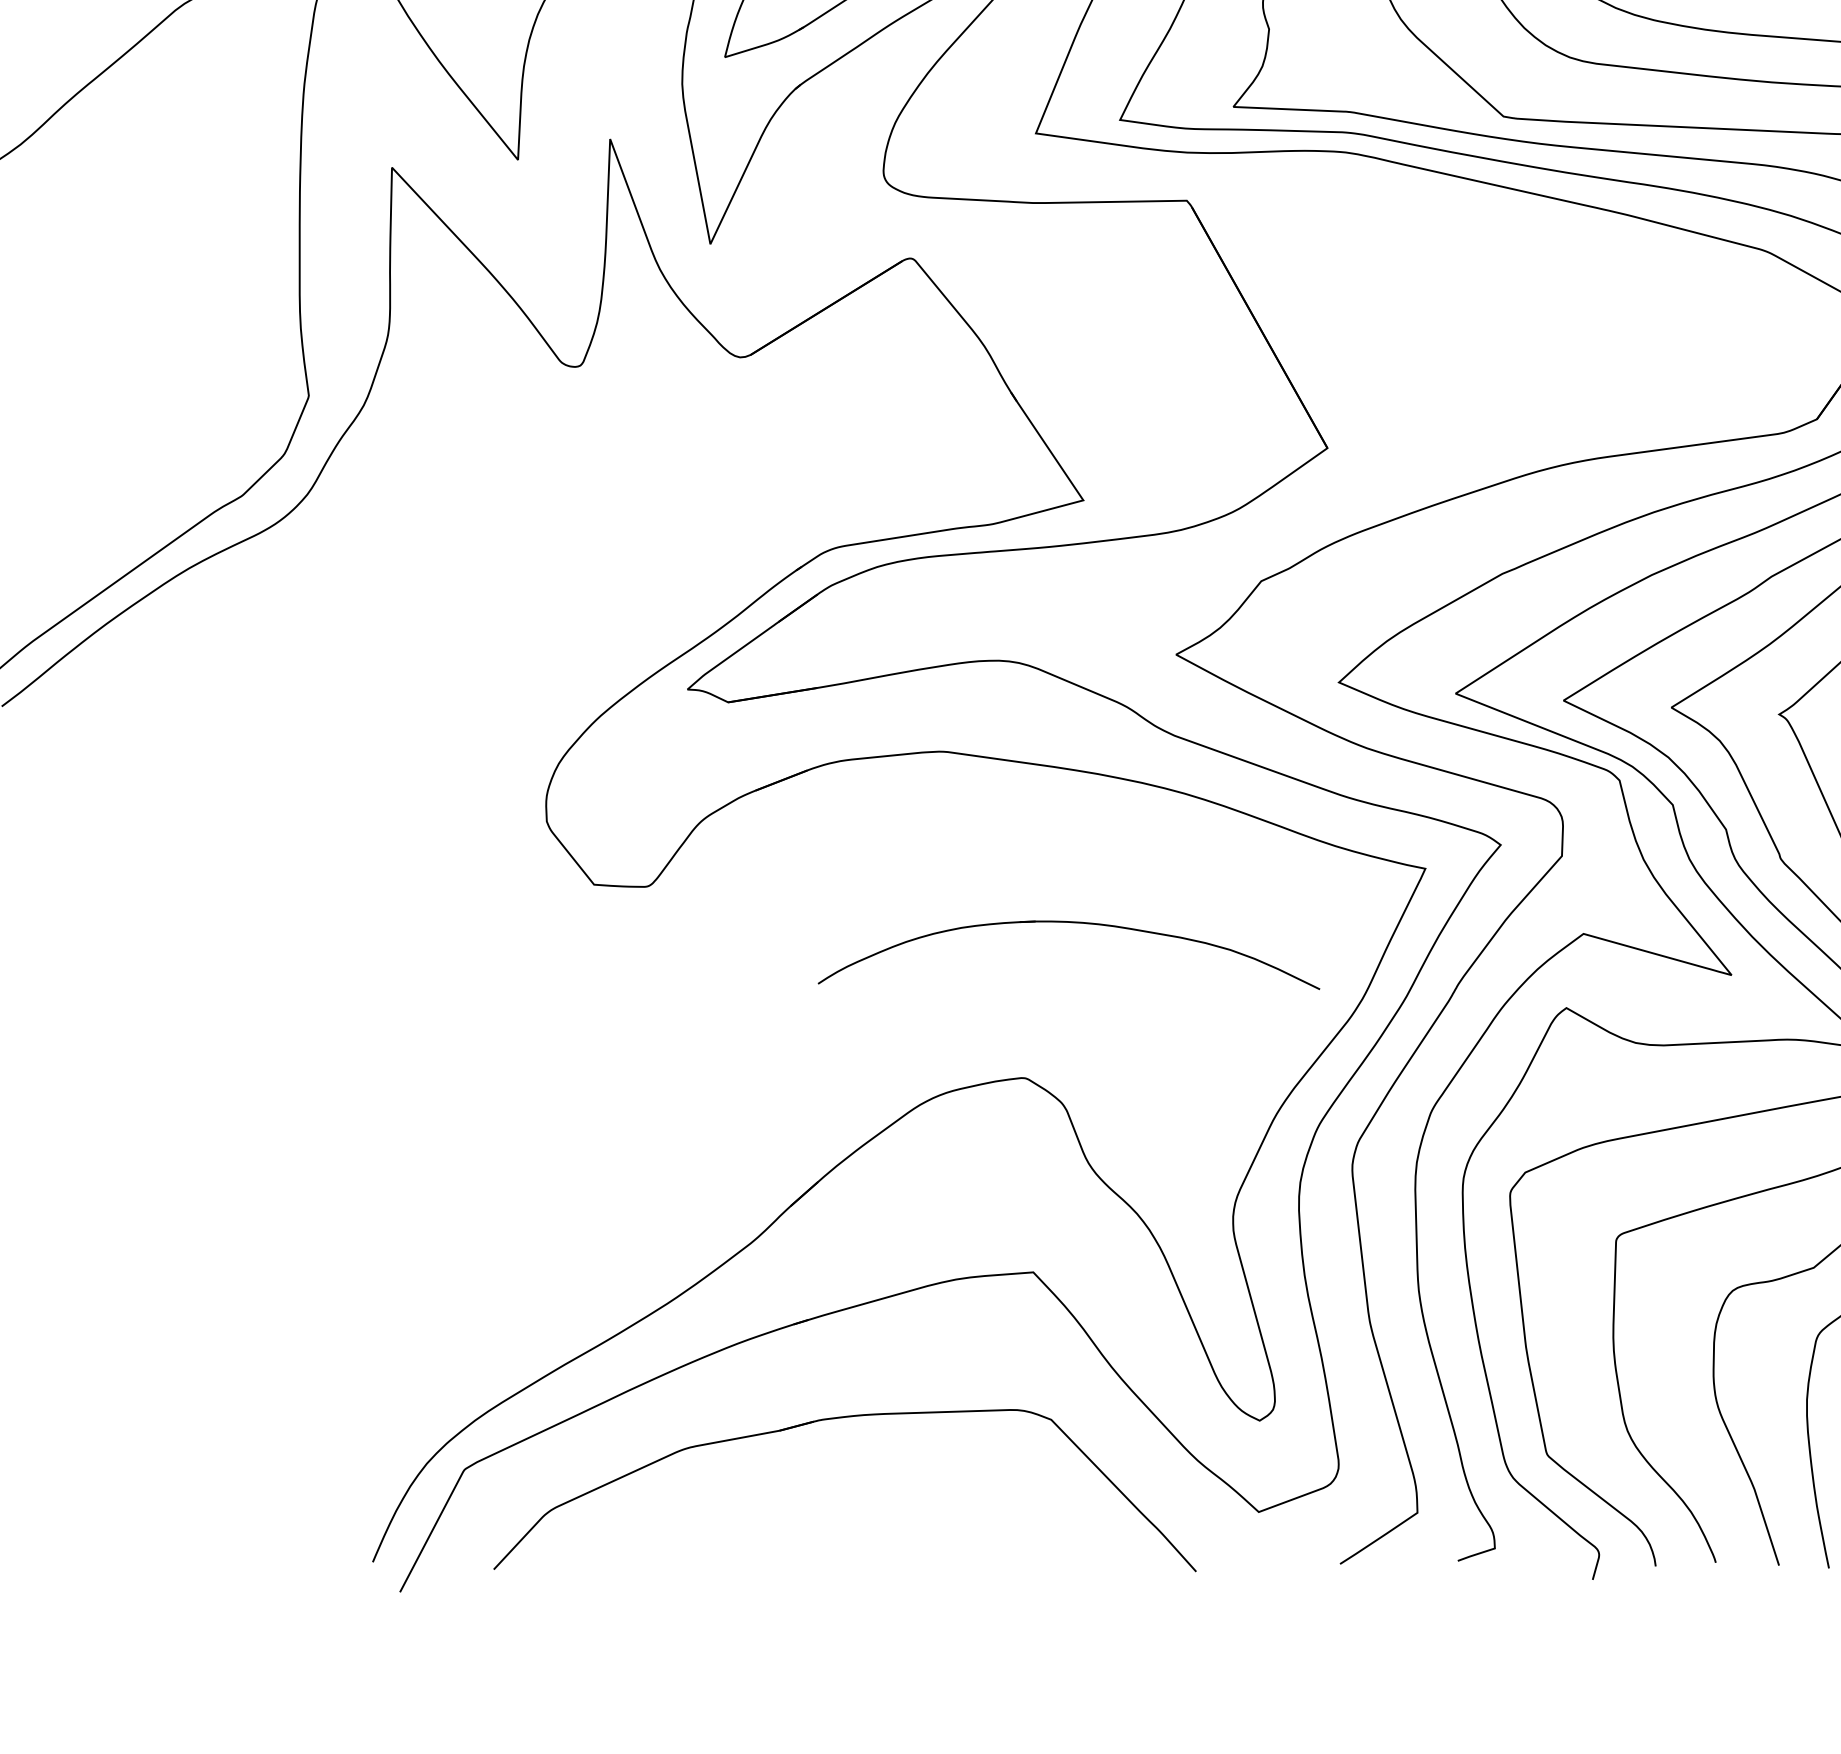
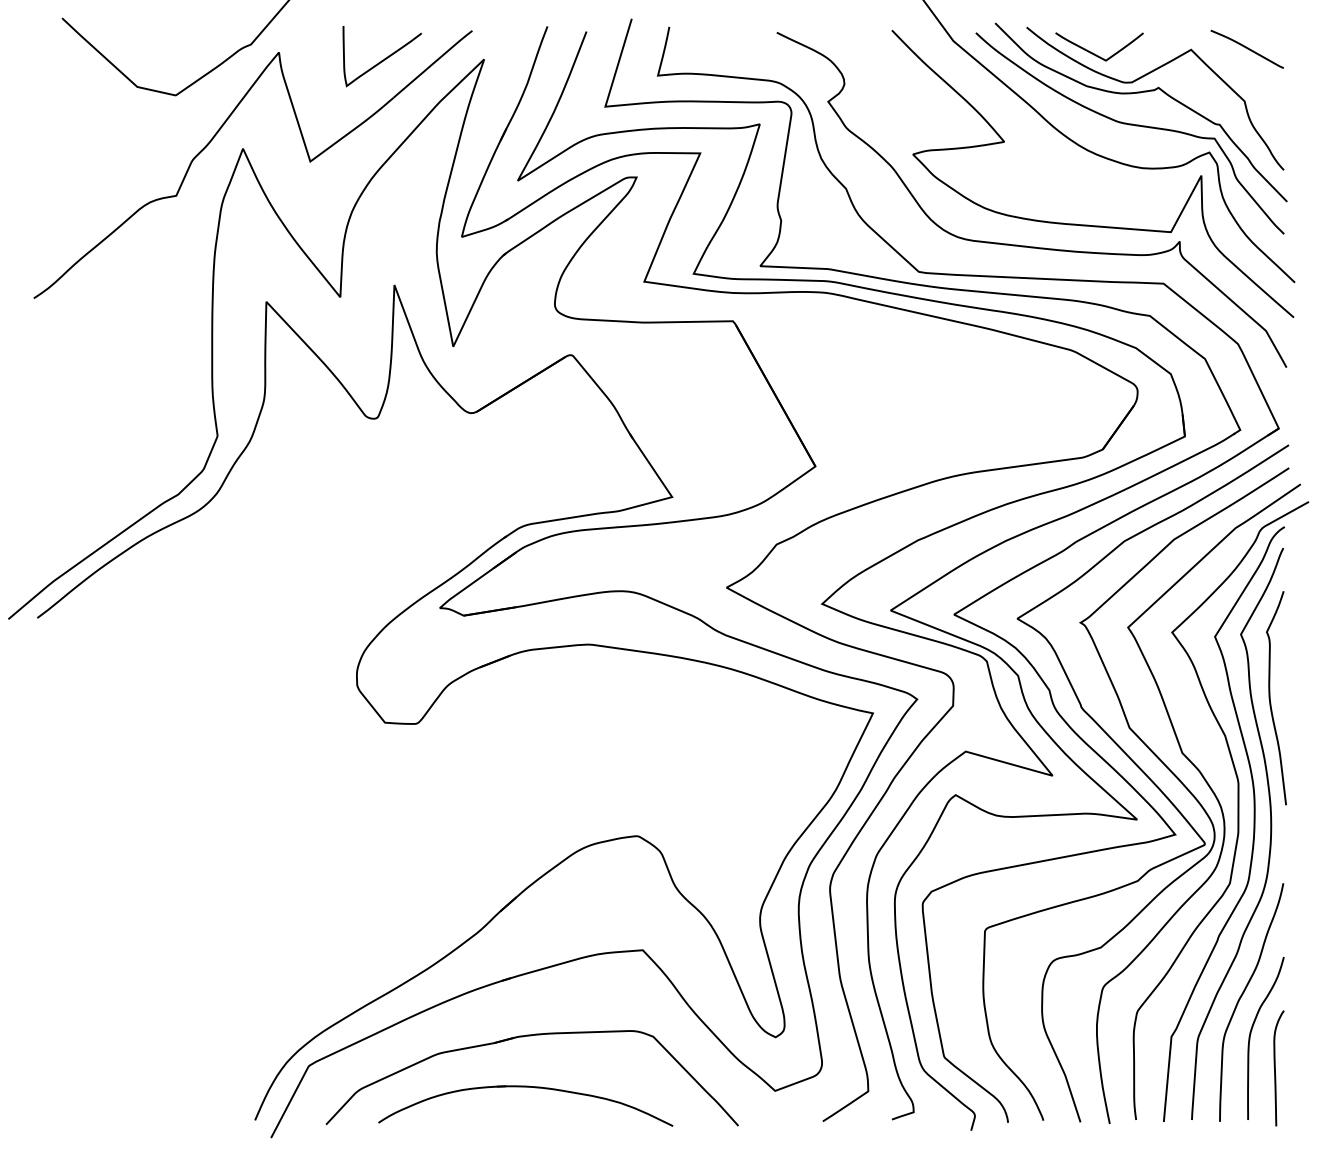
part: (1068, 923) -> (525, 1087), moved

